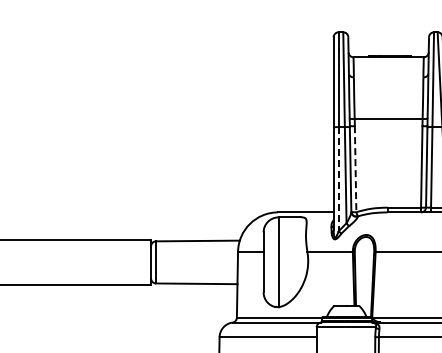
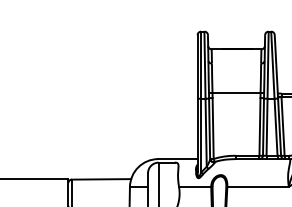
line: (355, 169) -> (213, 128), dashed -> solid
line: (338, 179) -> (201, 135), dashed -> solid

